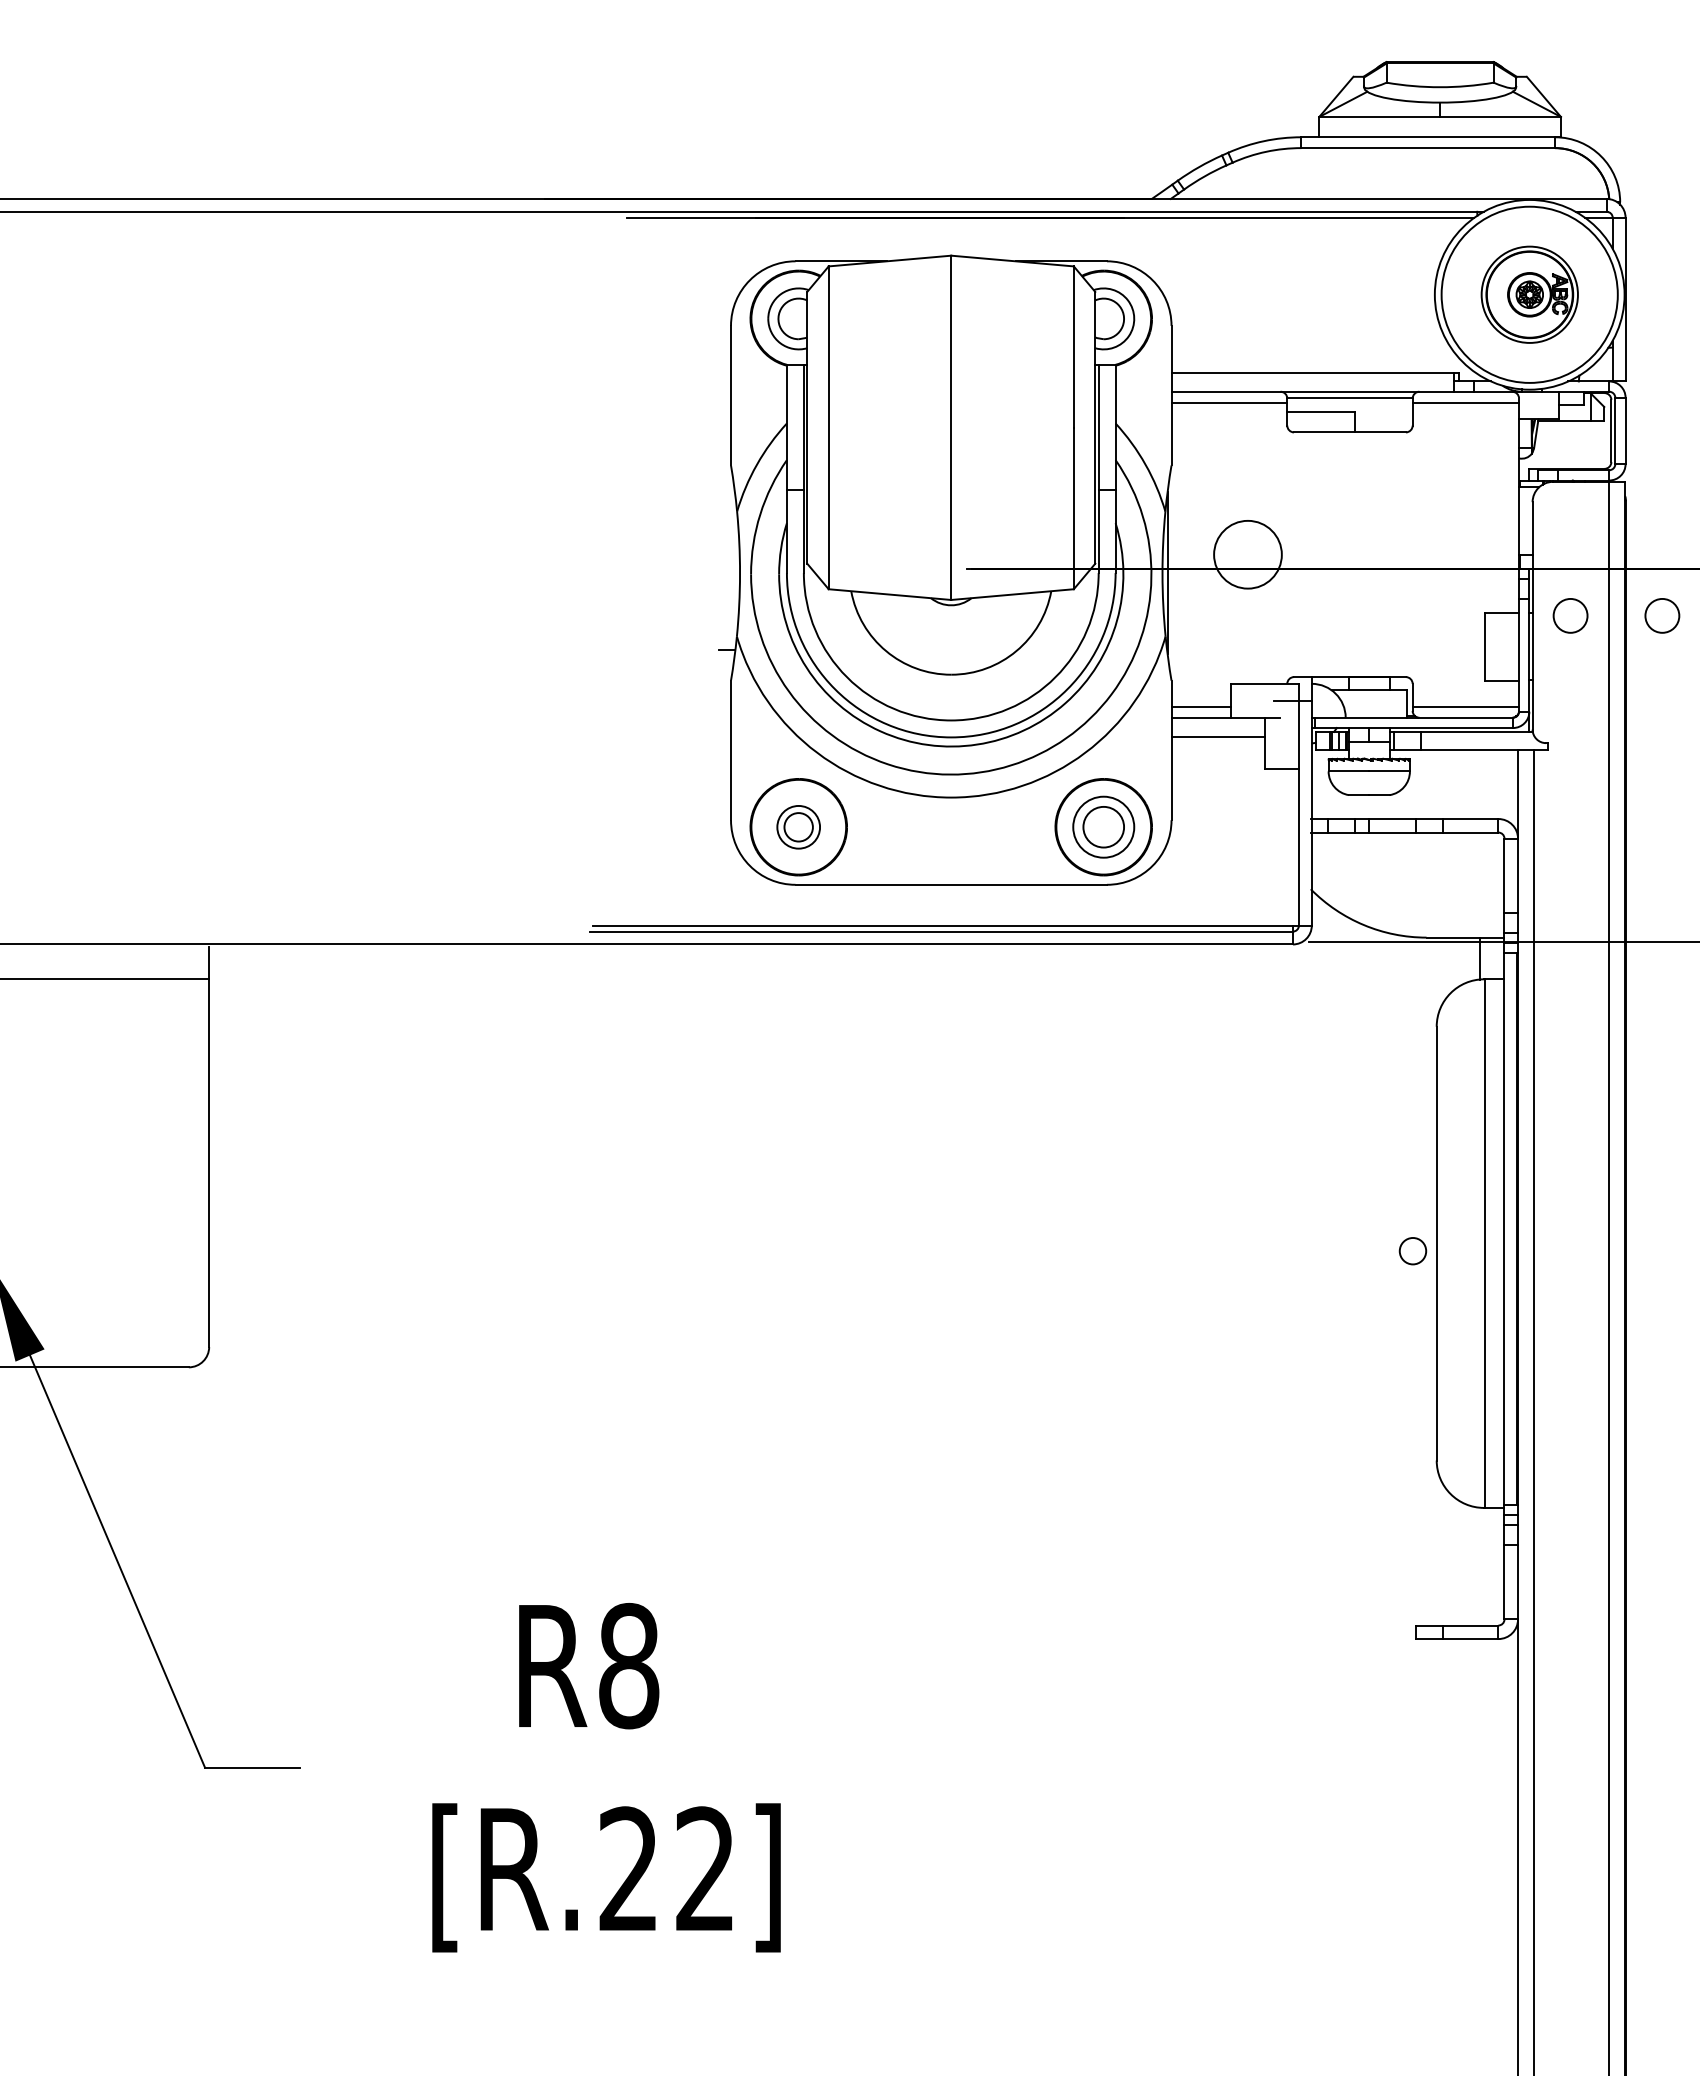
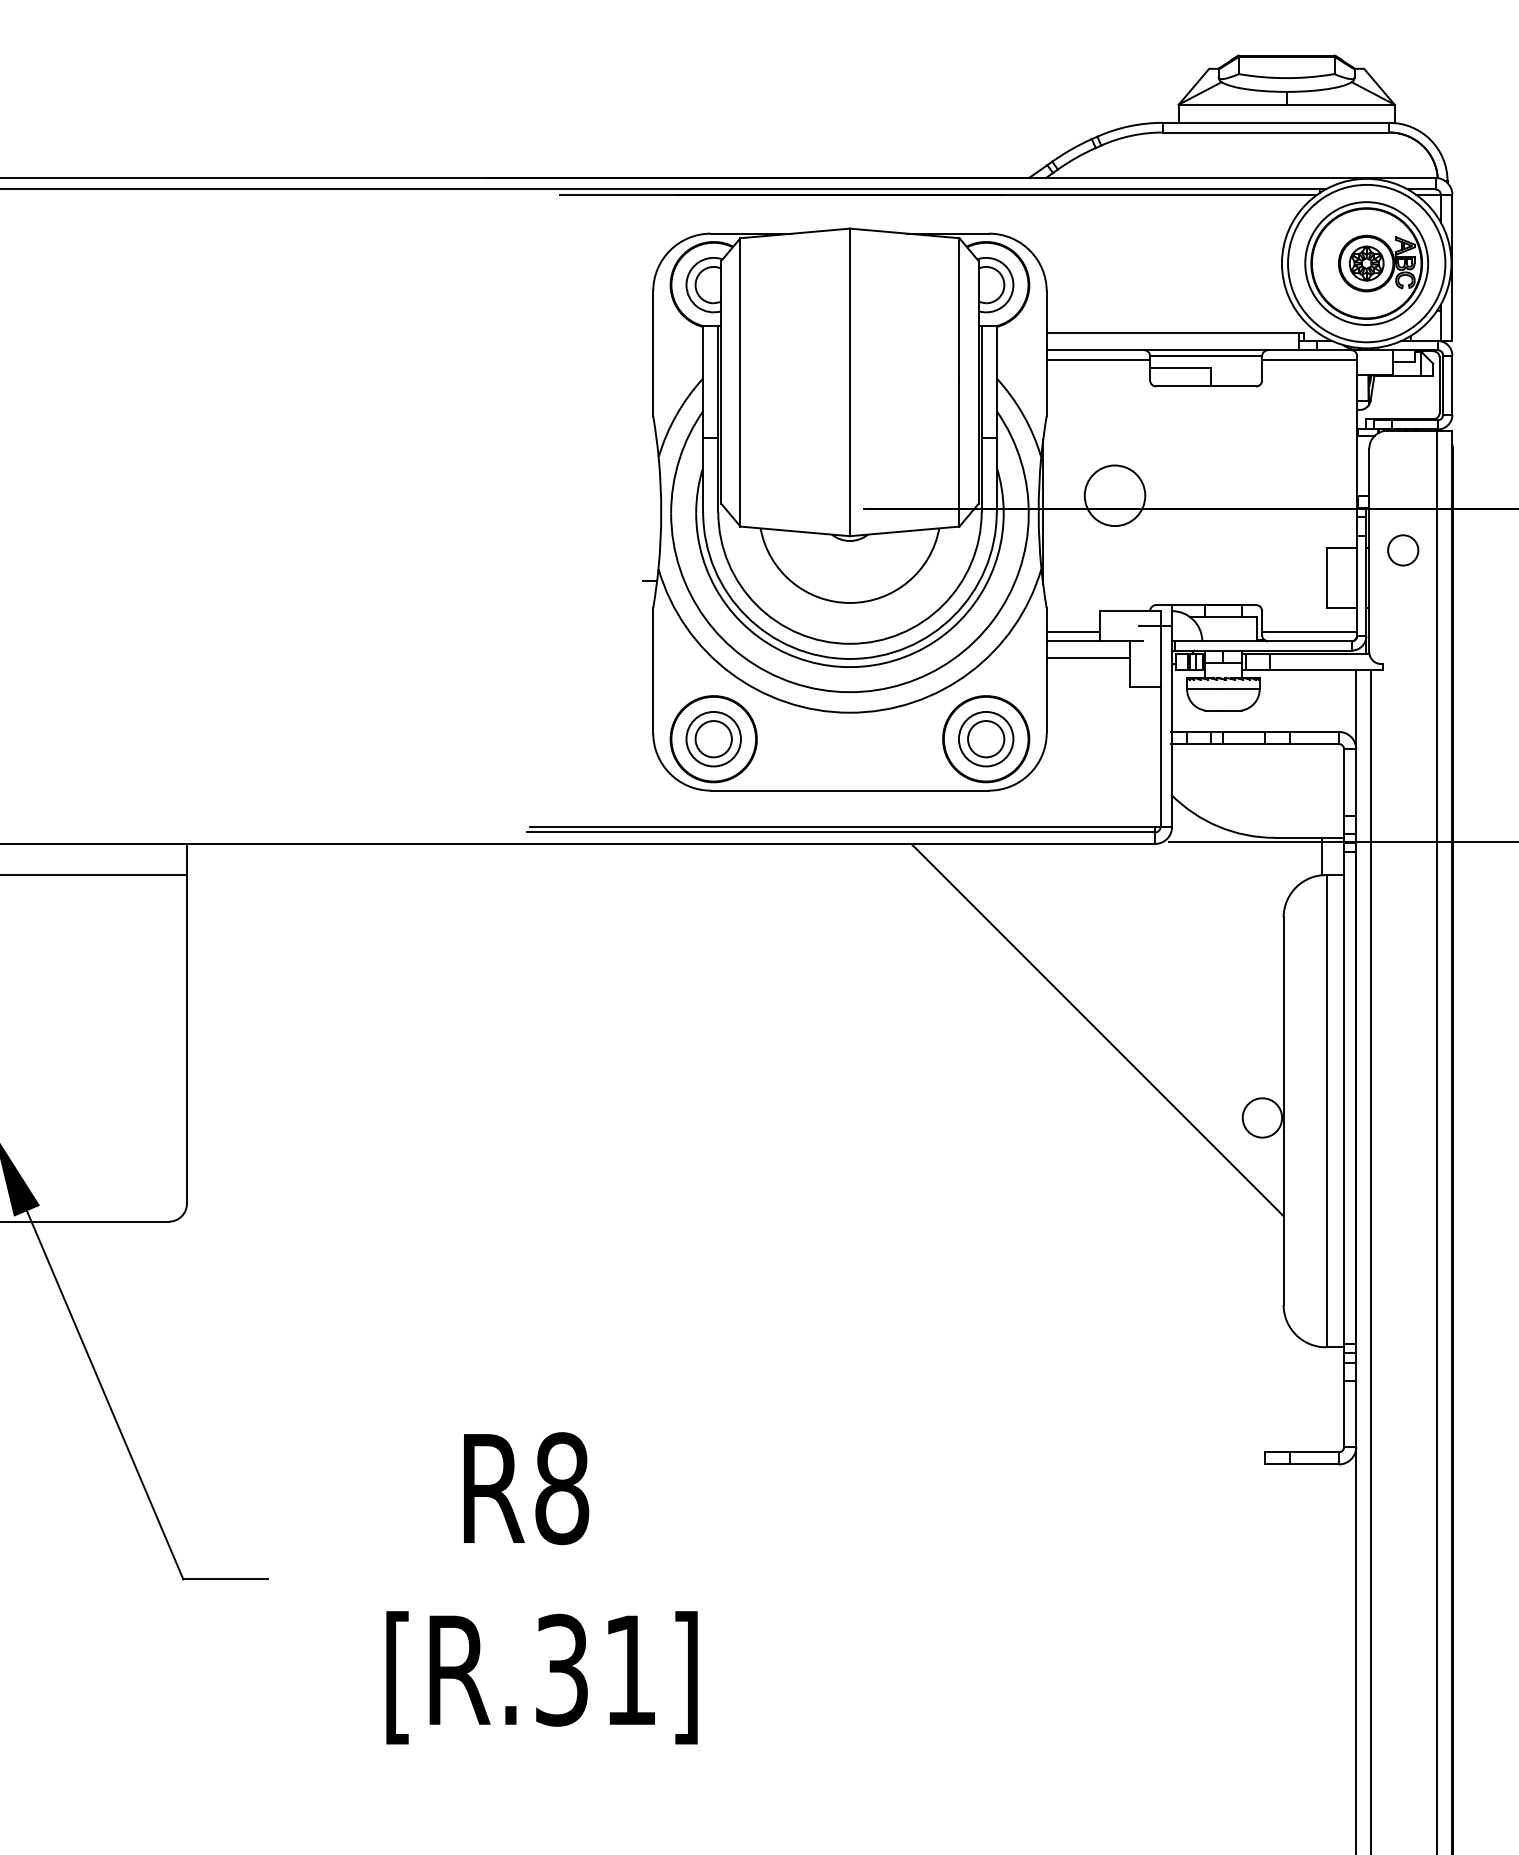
part: (1529, 294) -> (1366, 263), size x1.43
circle: (1662, 615) -> (1485, 550), removed
part: (798, 827) -> (713, 739), size x1.43
line: (1228, 1153) -> (1097, 1030), added
circle: (1413, 1250) -> (1262, 1117), size x1.67
text: (666, 1868) -> (595, 1669), [R.22] -> [R.31]

